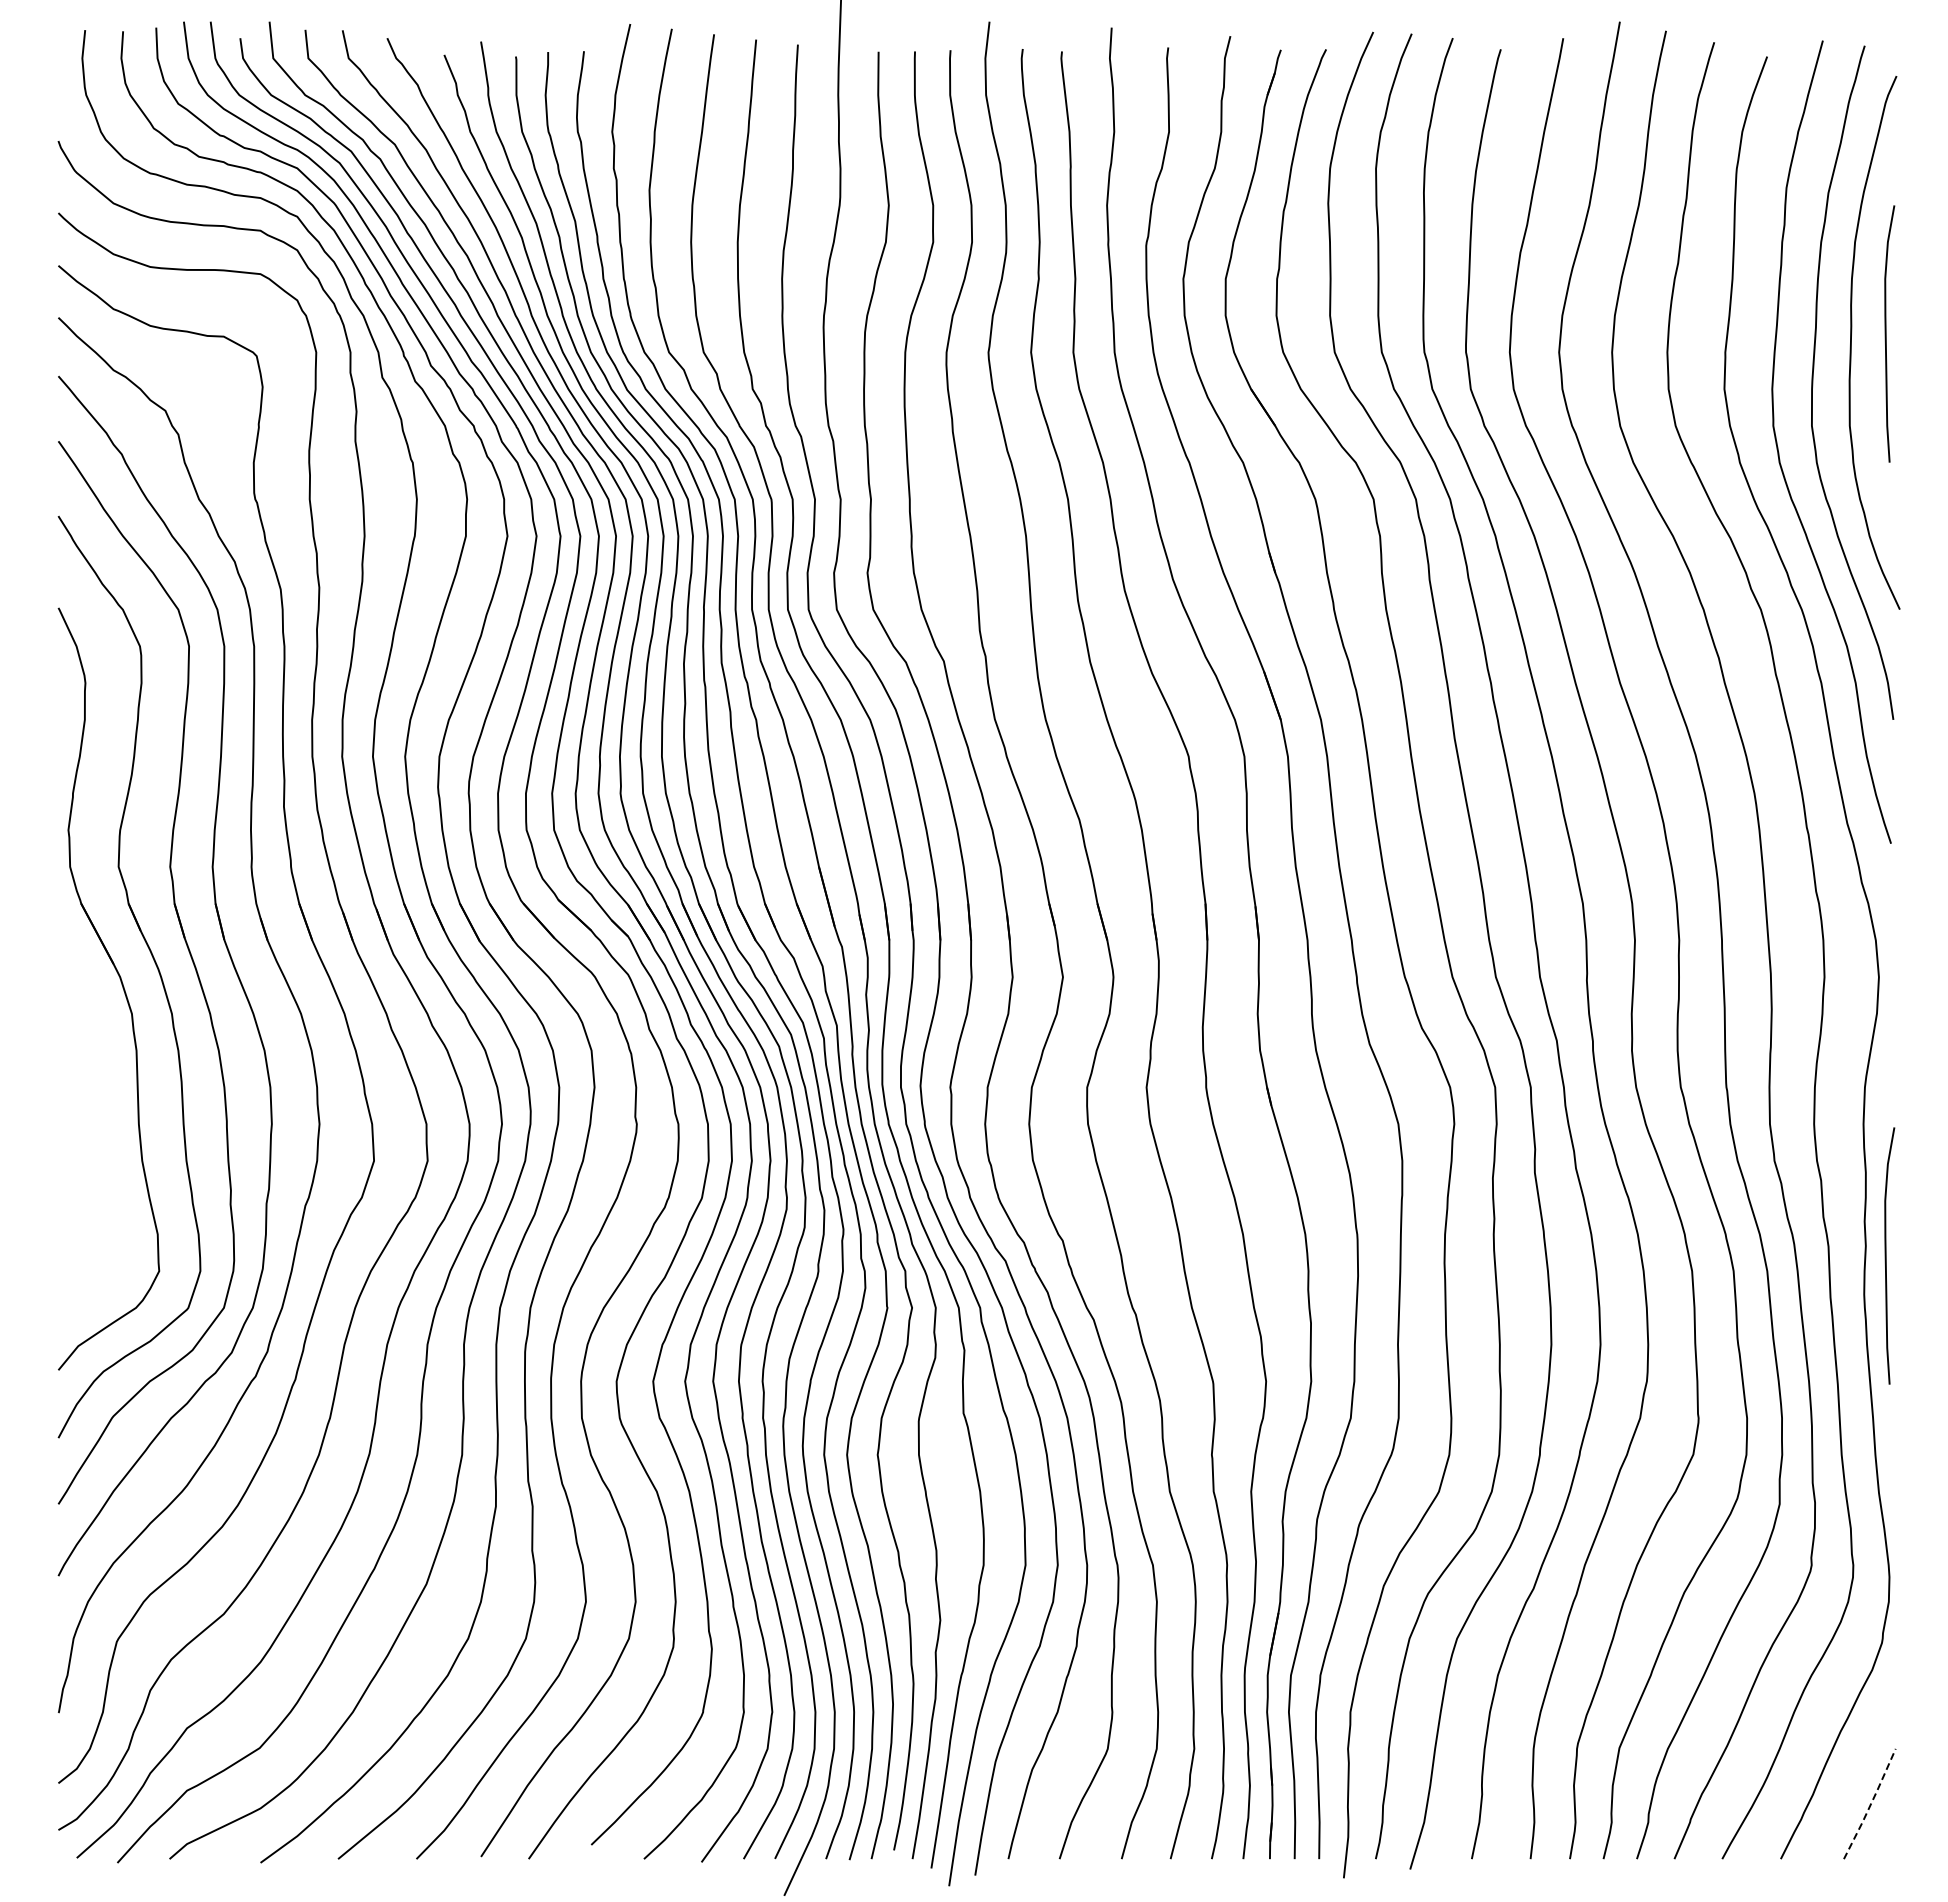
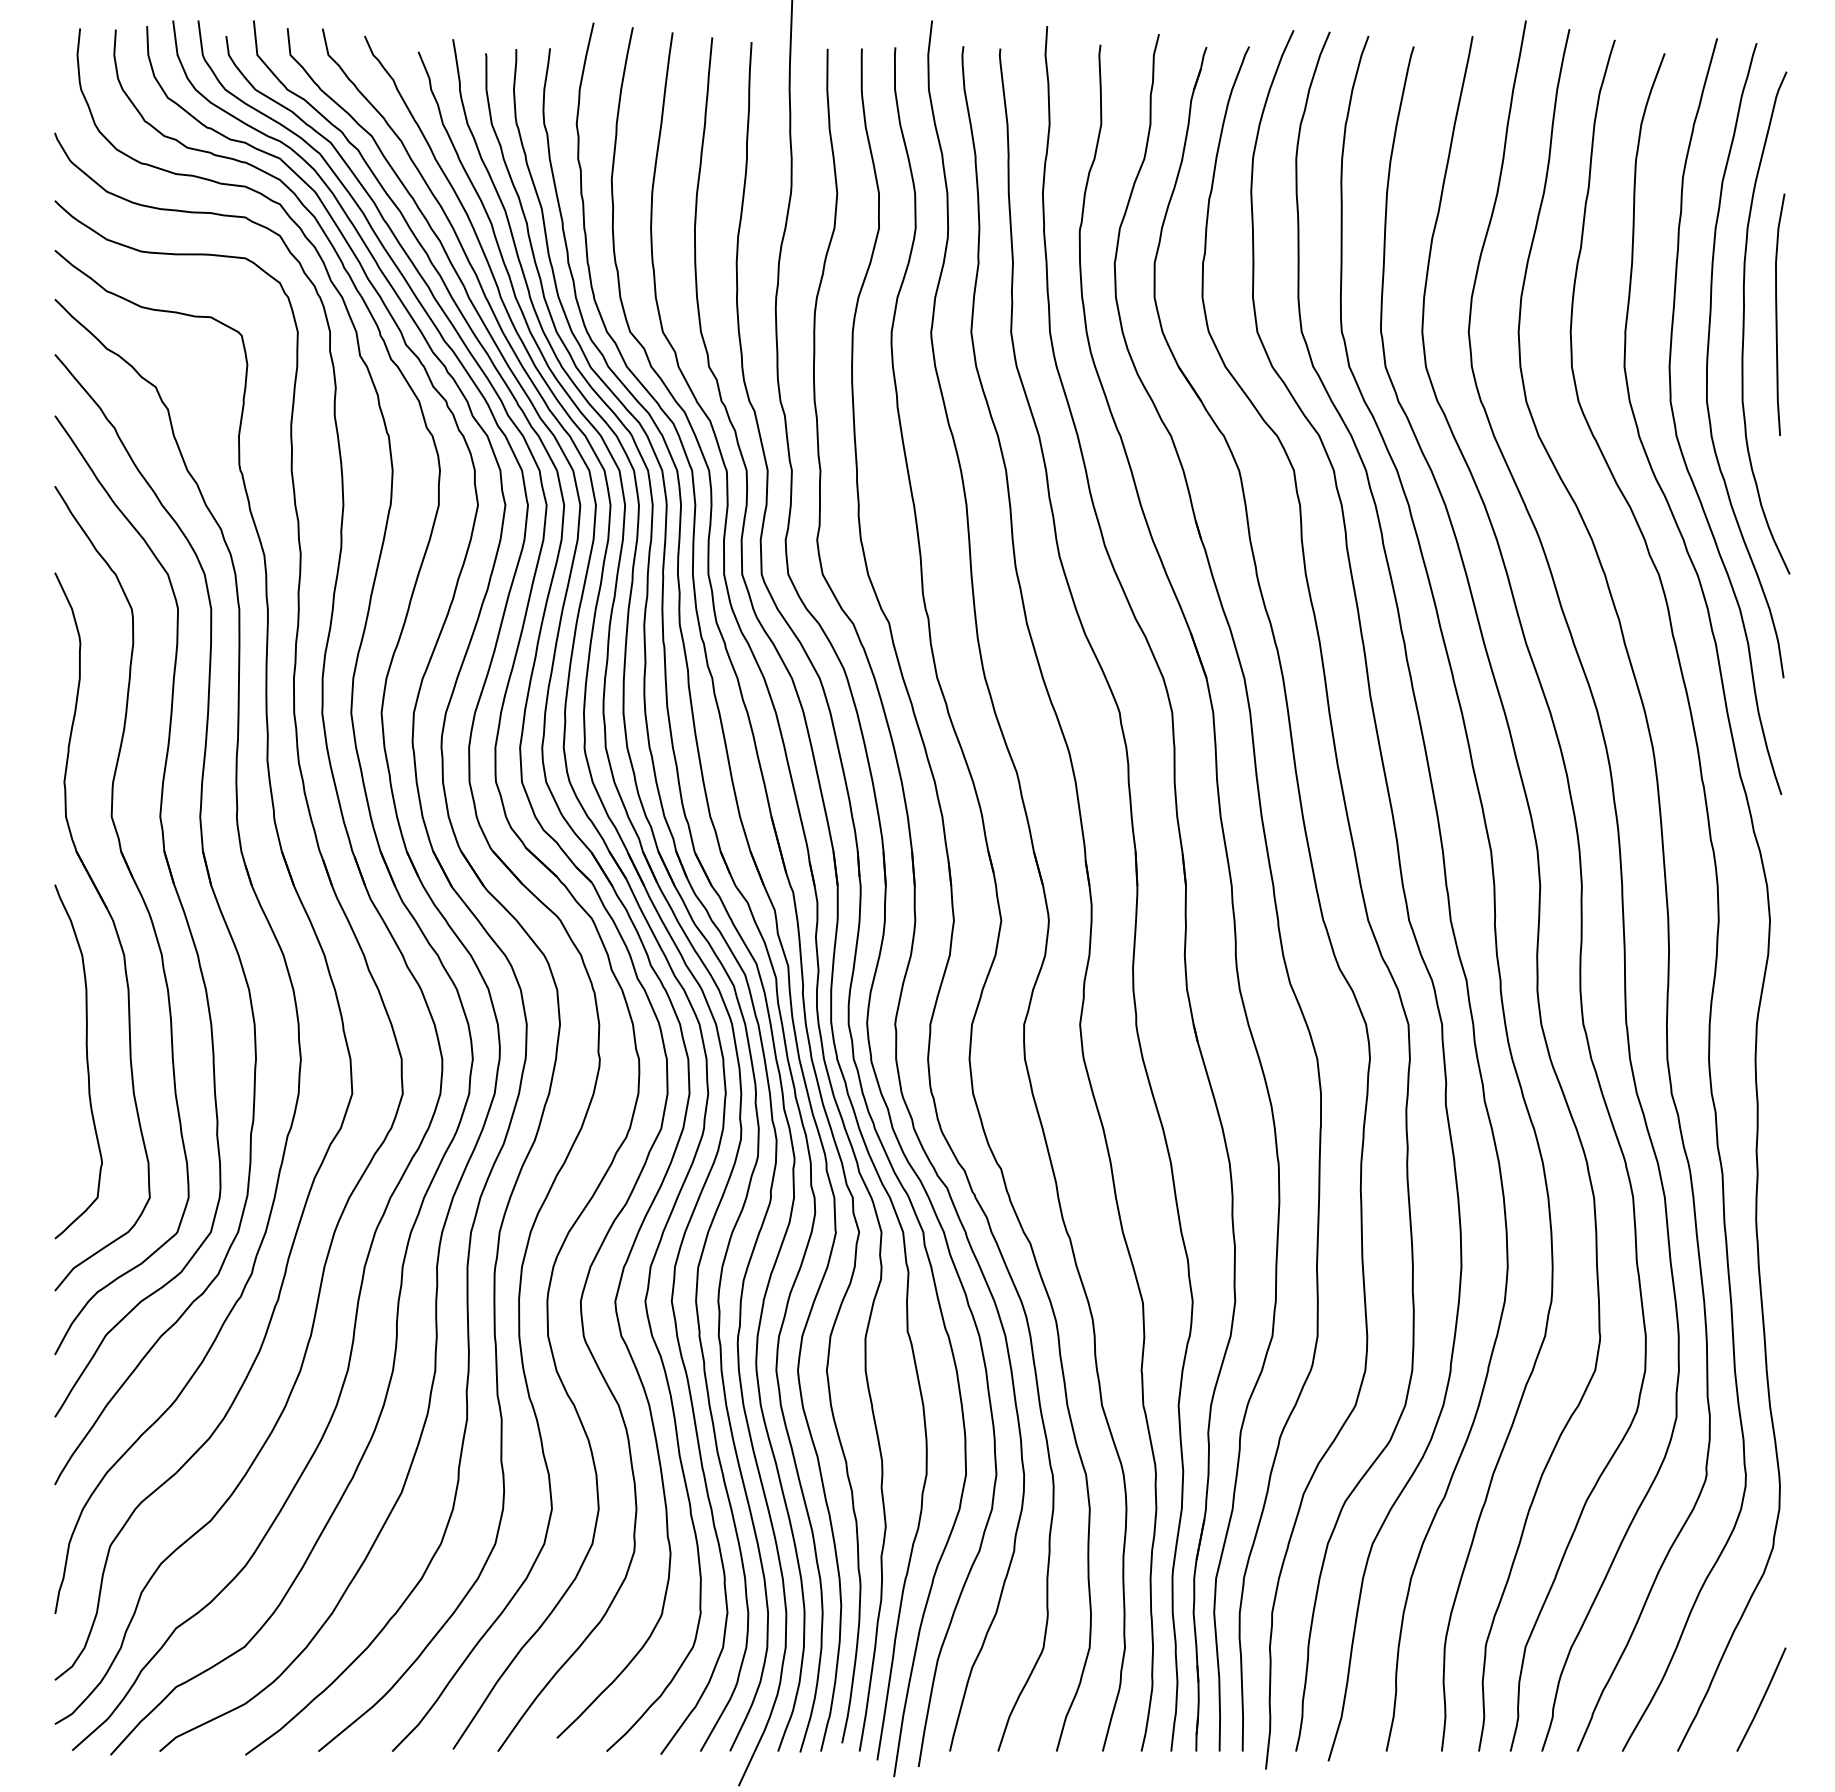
curve: (91, 1124) -> (86, 1059), added
curve: (1886, 1255) -> (1777, 1182), removed
line: (1870, 1804) -> (1762, 1700), dashed -> solid

